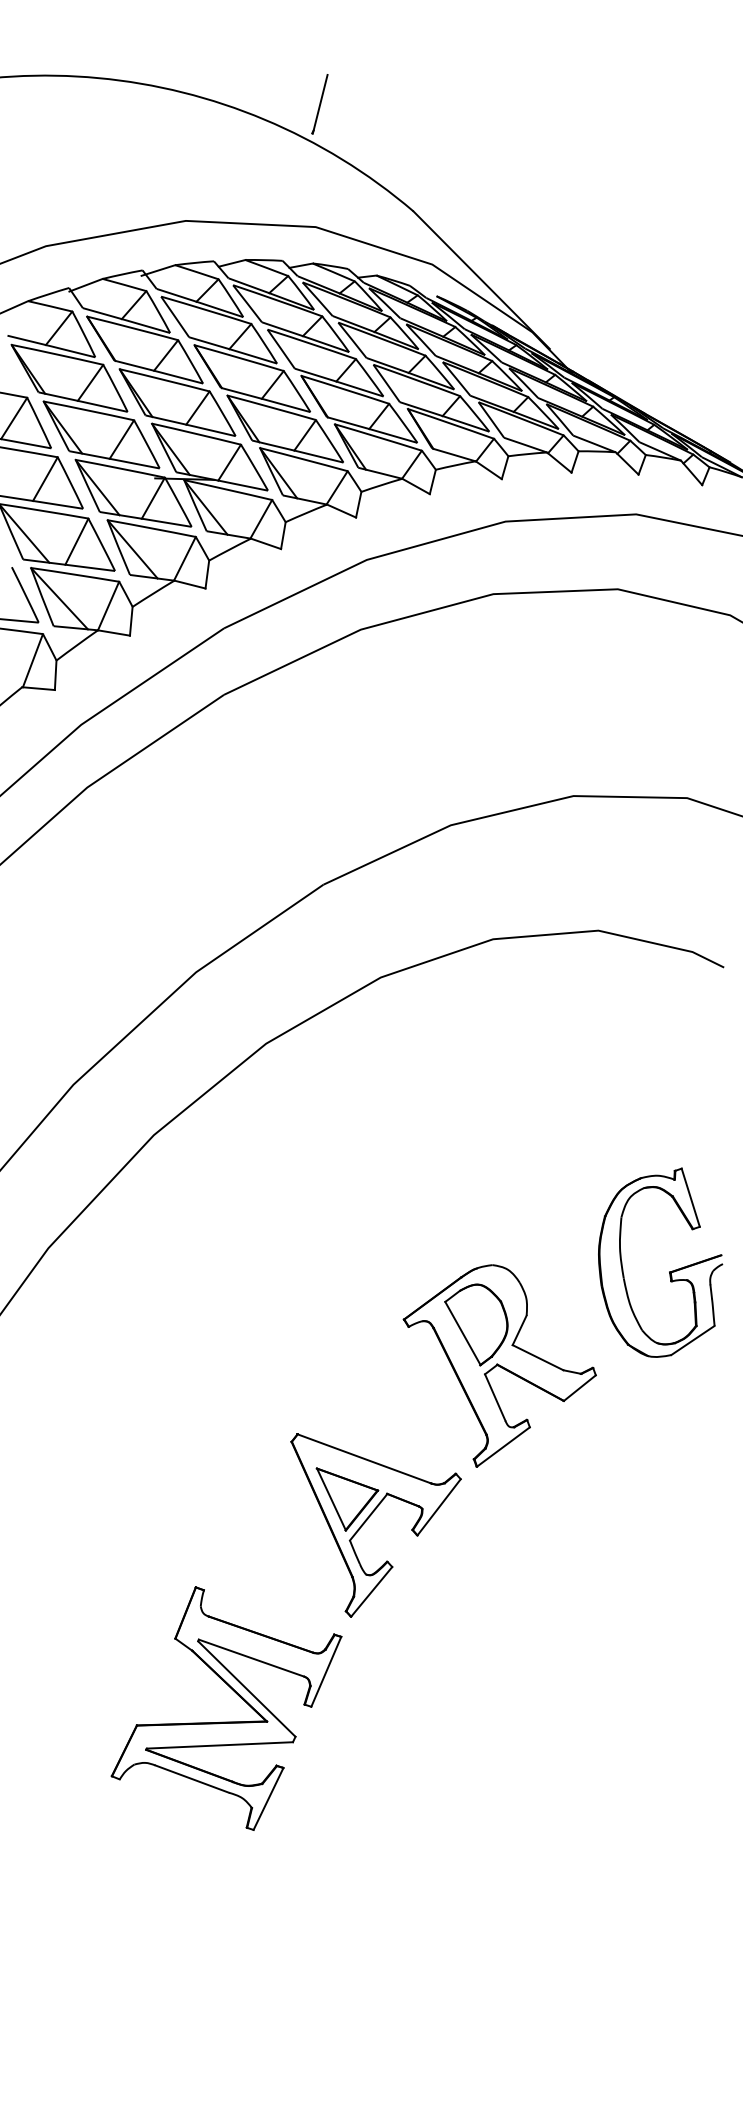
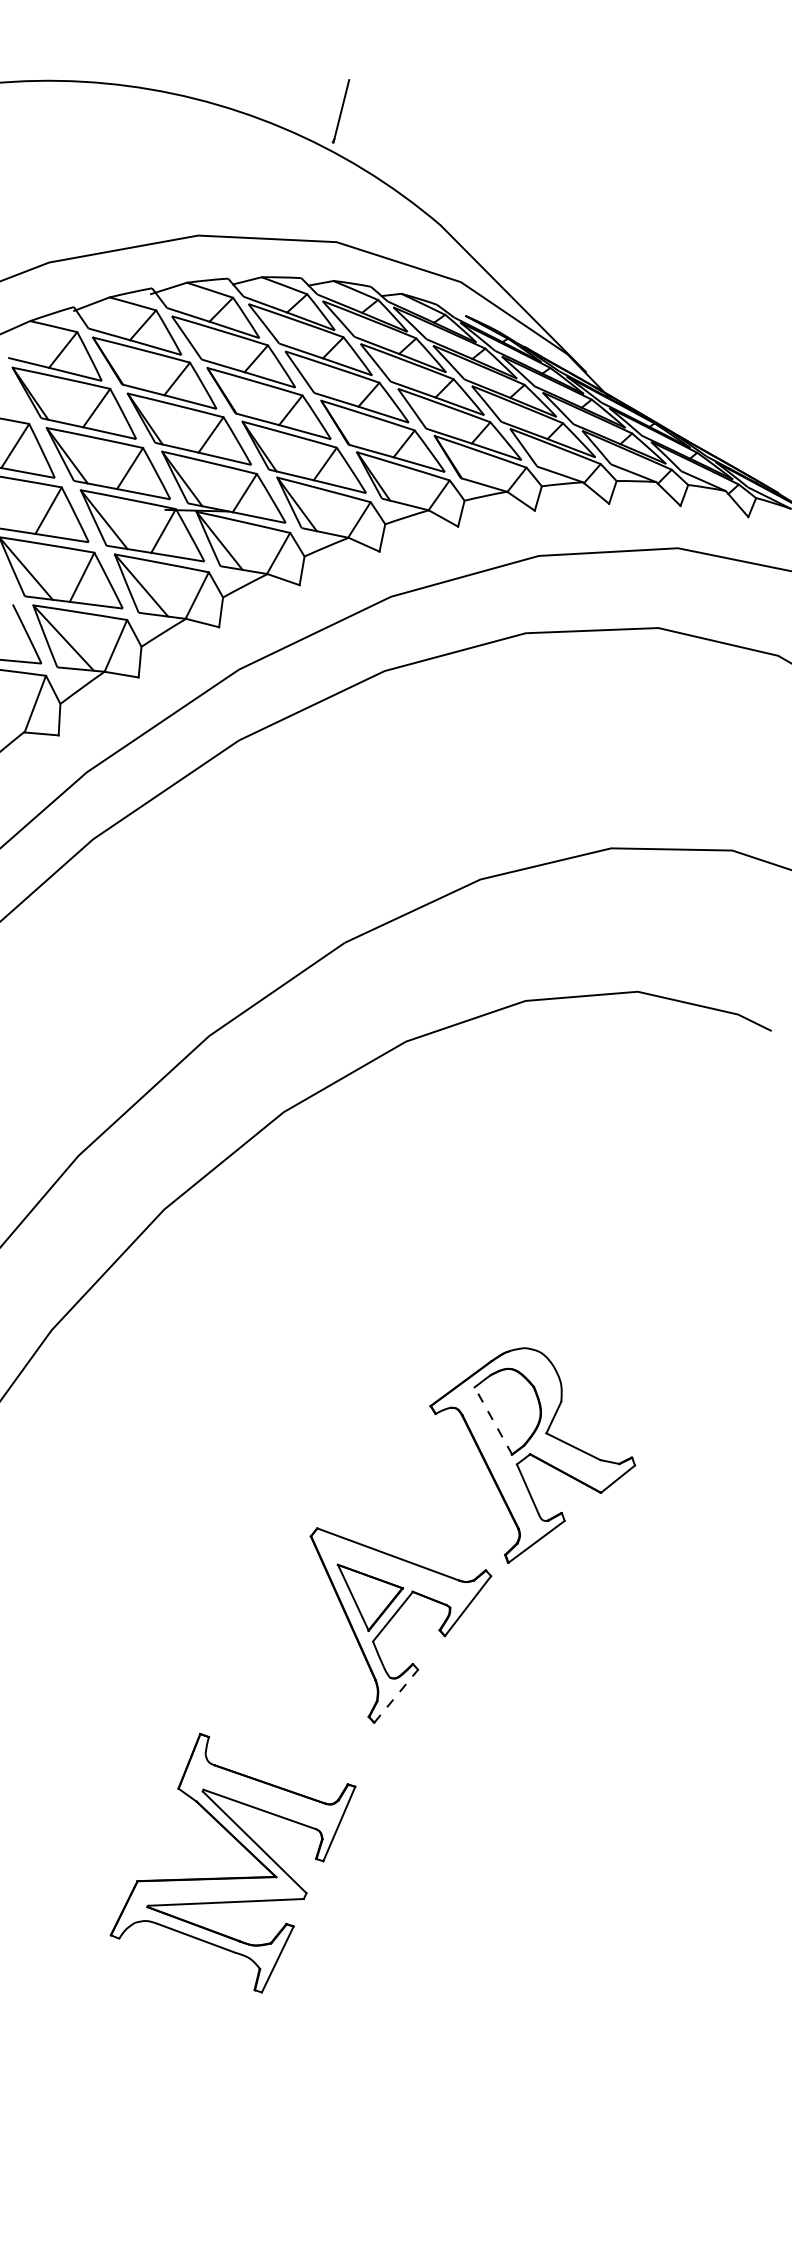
part: (669, 1271) -> (713, 1354), removed
line: (462, 1333) -> (492, 1420), solid -> dashed
line: (372, 1591) -> (397, 1695), solid -> dashed
part: (226, 1721) -> (232, 1876), moved

